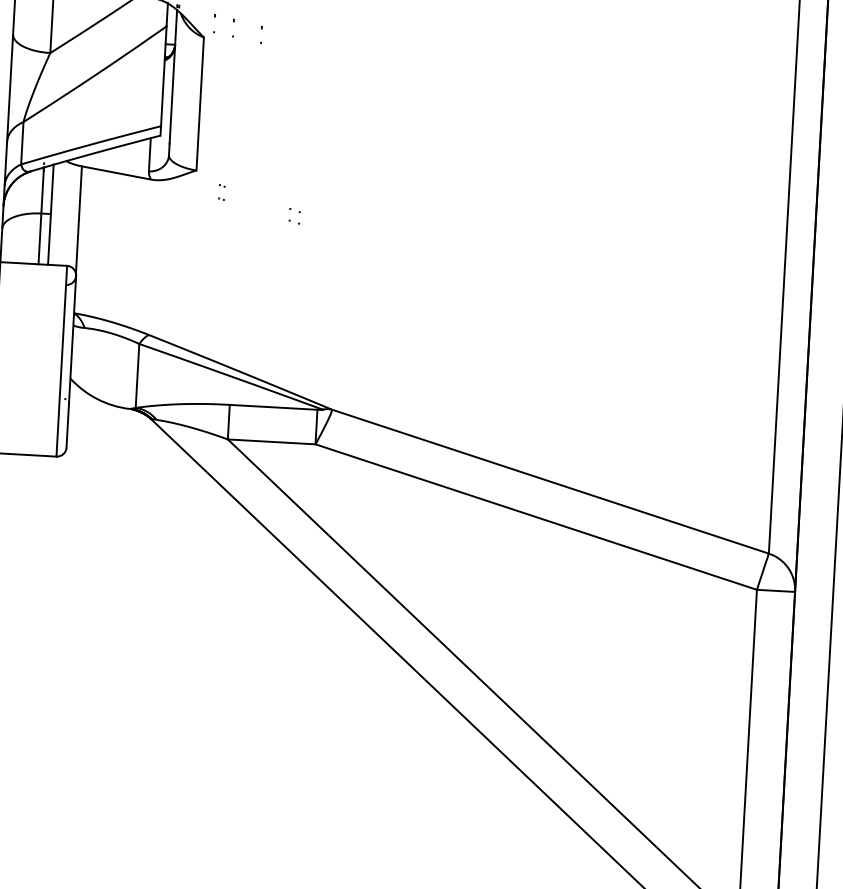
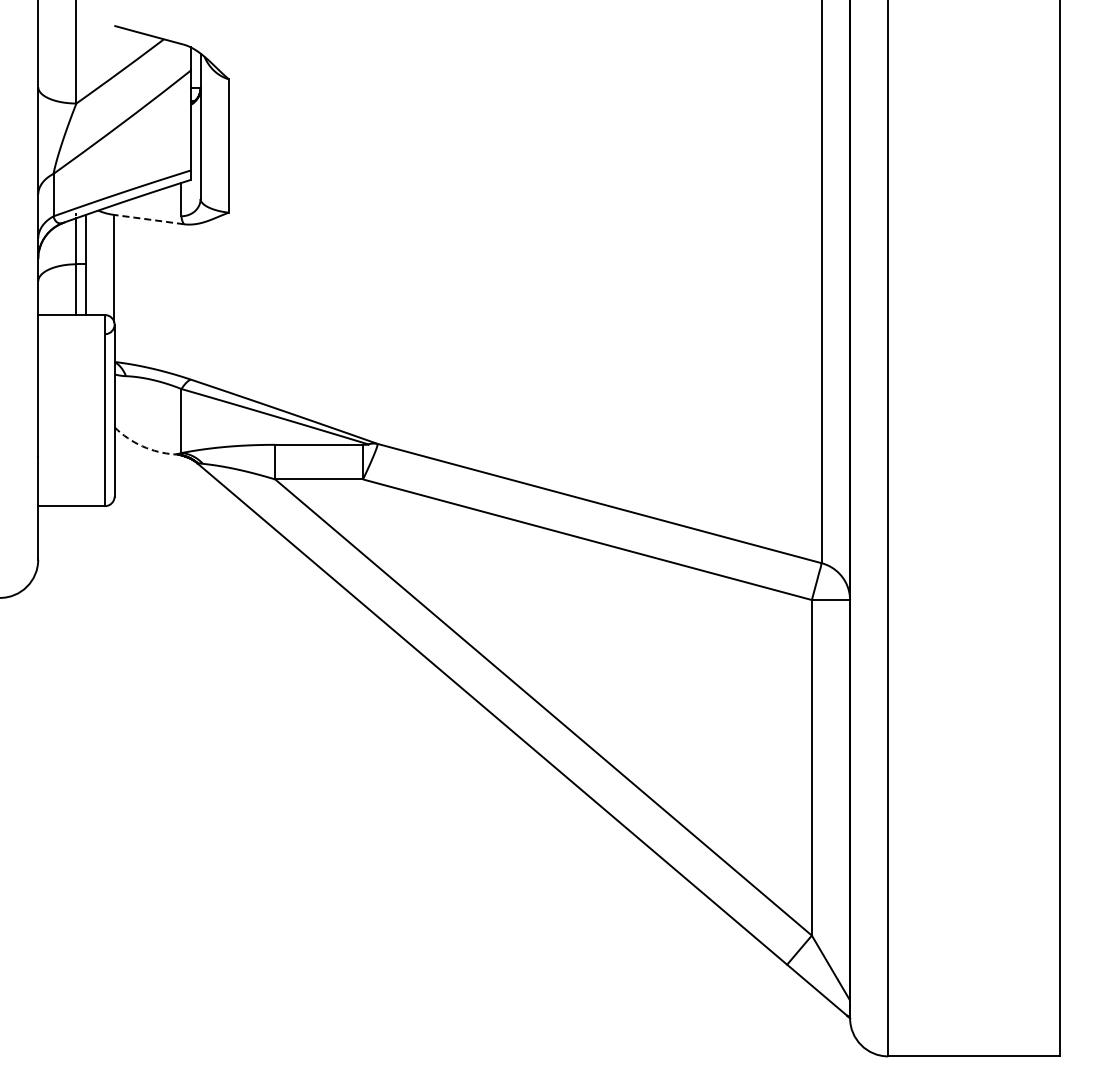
line: (116, 172) -> (149, 219), solid -> dashed
arc: (97, 399) -> (142, 446), solid -> dashed

